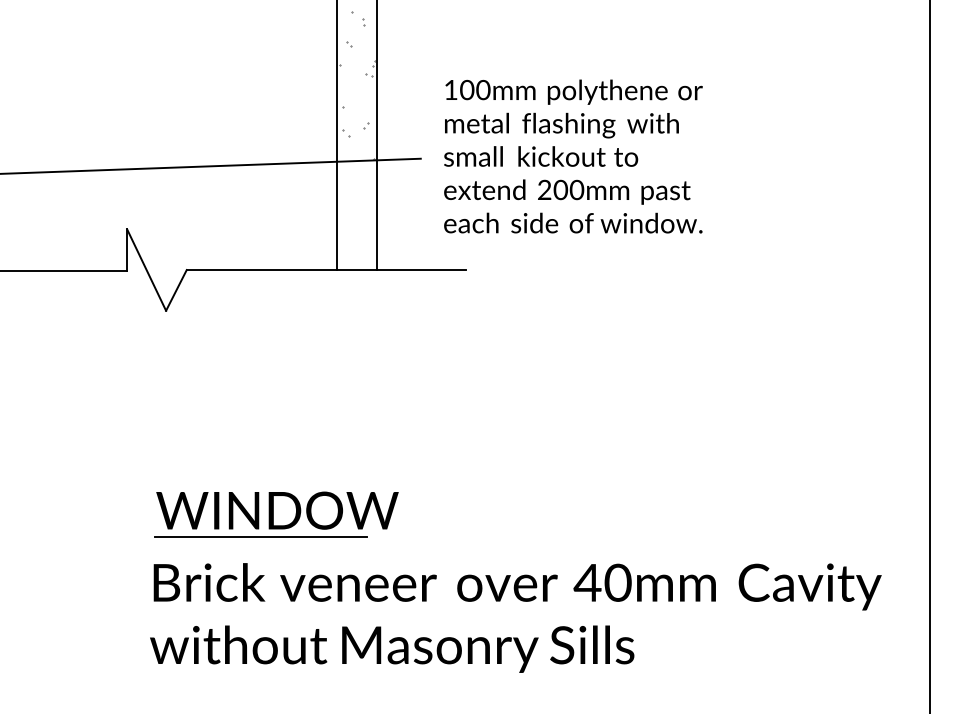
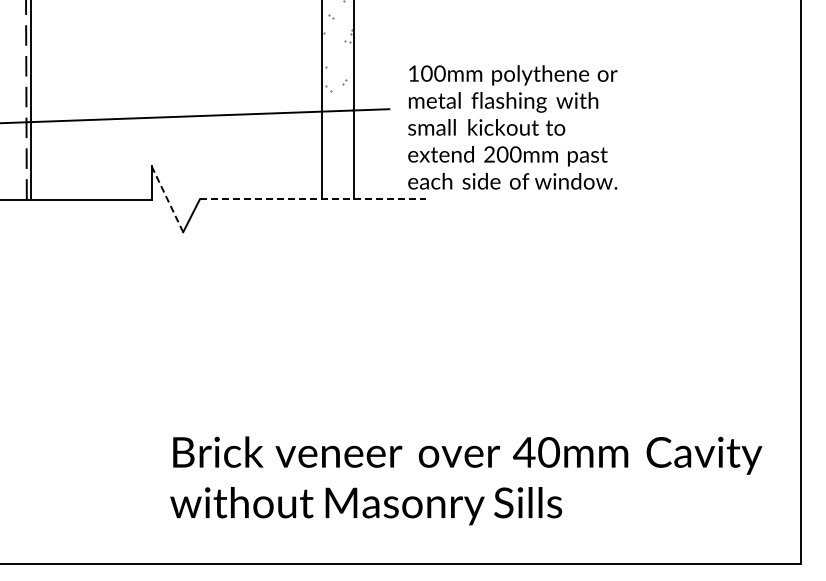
text: (572, 156) -> (512, 127), moved
line: (146, 270) -> (167, 199), solid -> dashed
line: (325, 270) -> (312, 199), solid -> dashed
part: (276, 513) -> (272, 396), removed

